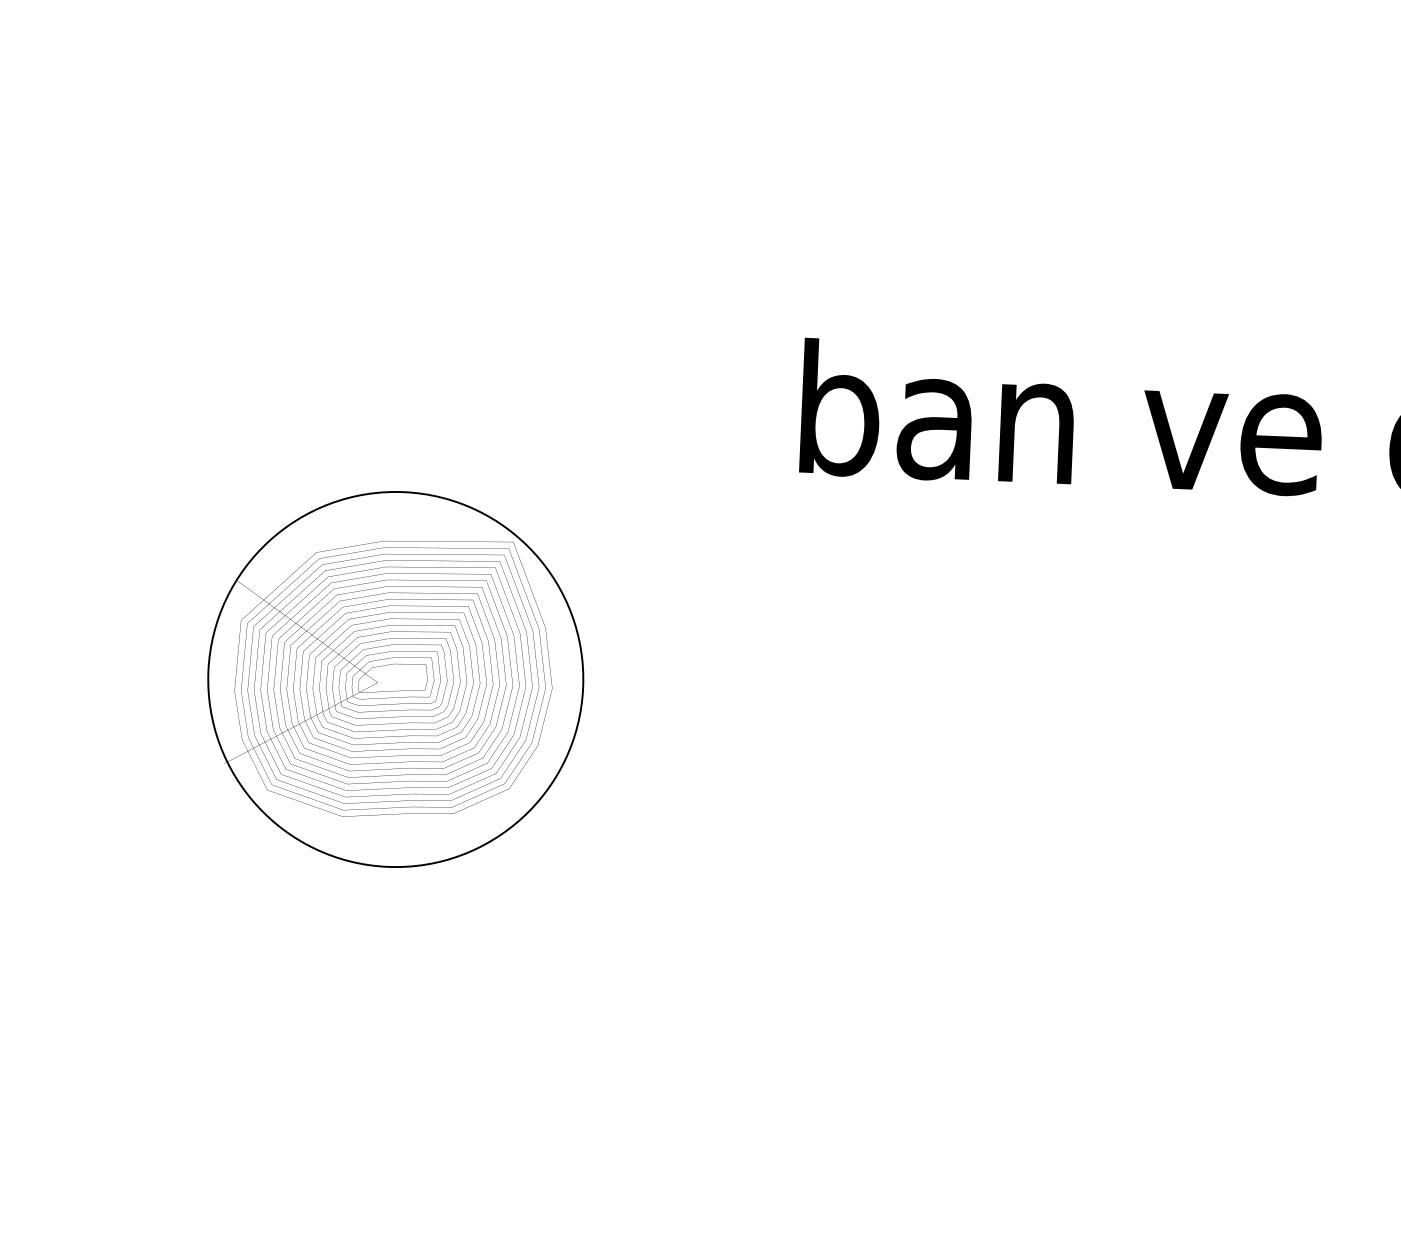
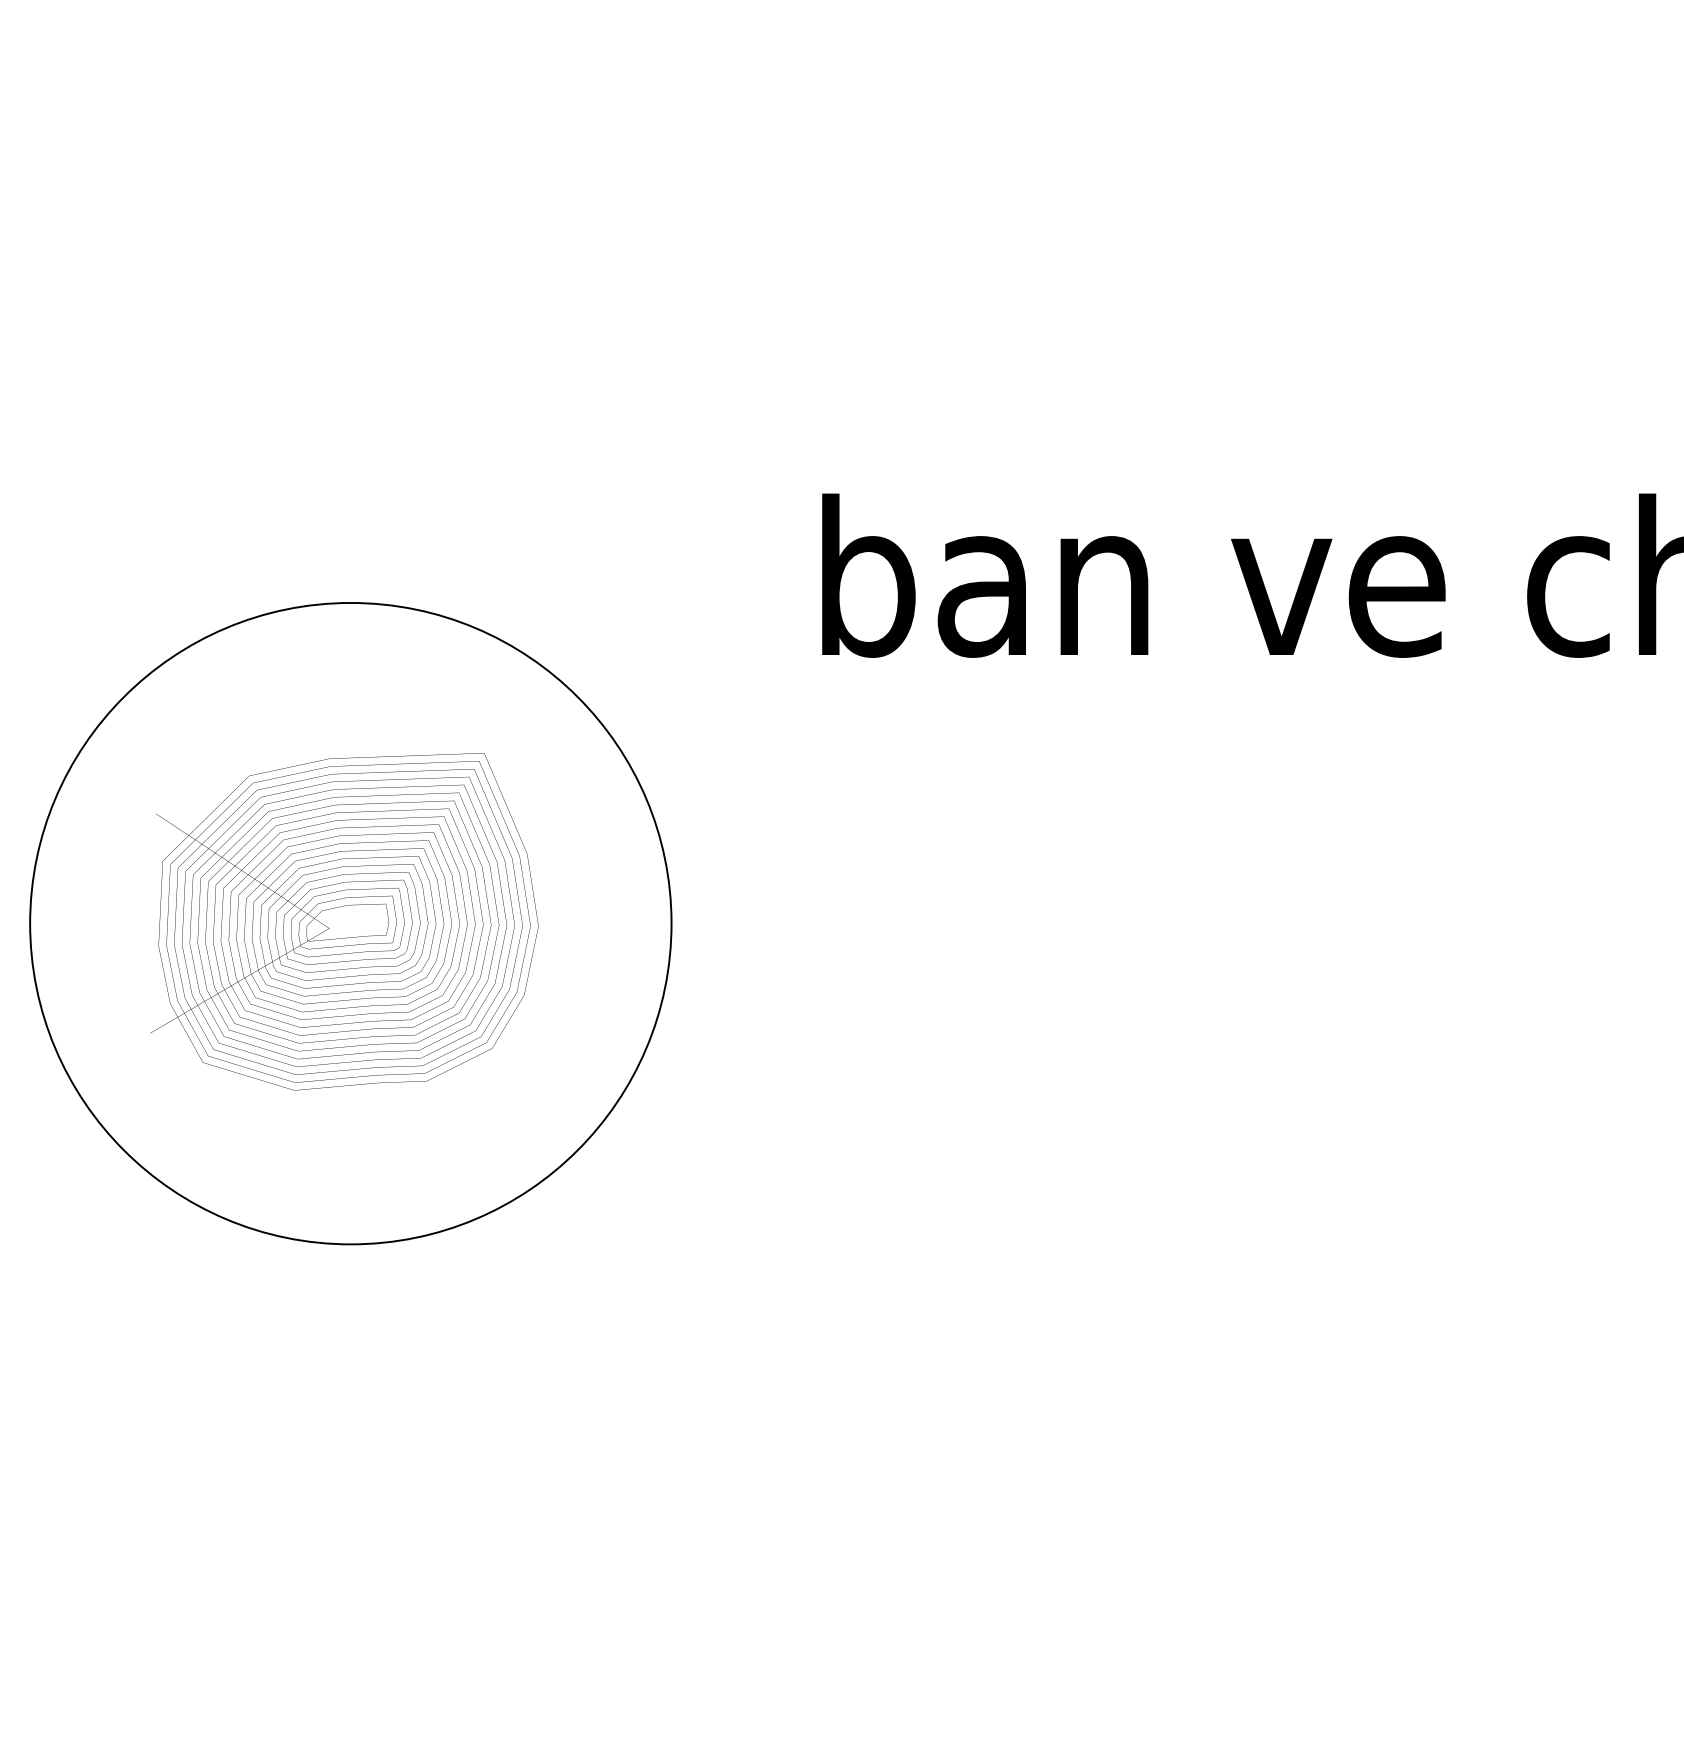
circle: (395, 679) -> (350, 923), size x1.43

